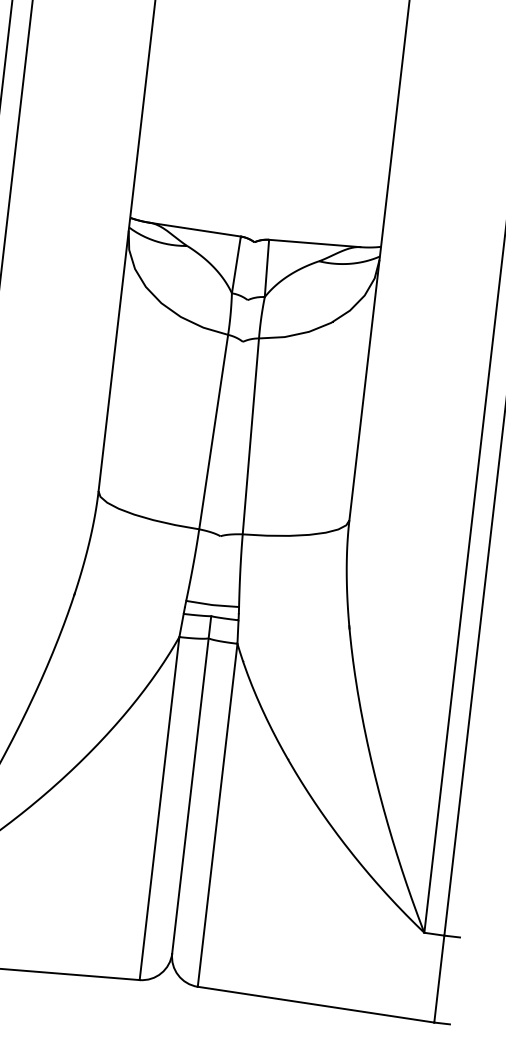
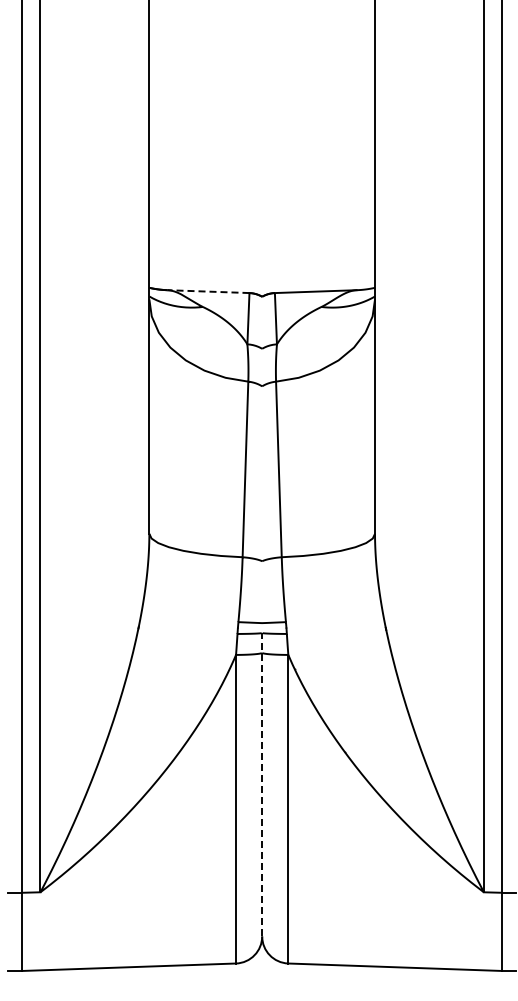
line: (195, 229) -> (208, 291), solid -> dashed
line: (192, 784) -> (262, 784), solid -> dashed

